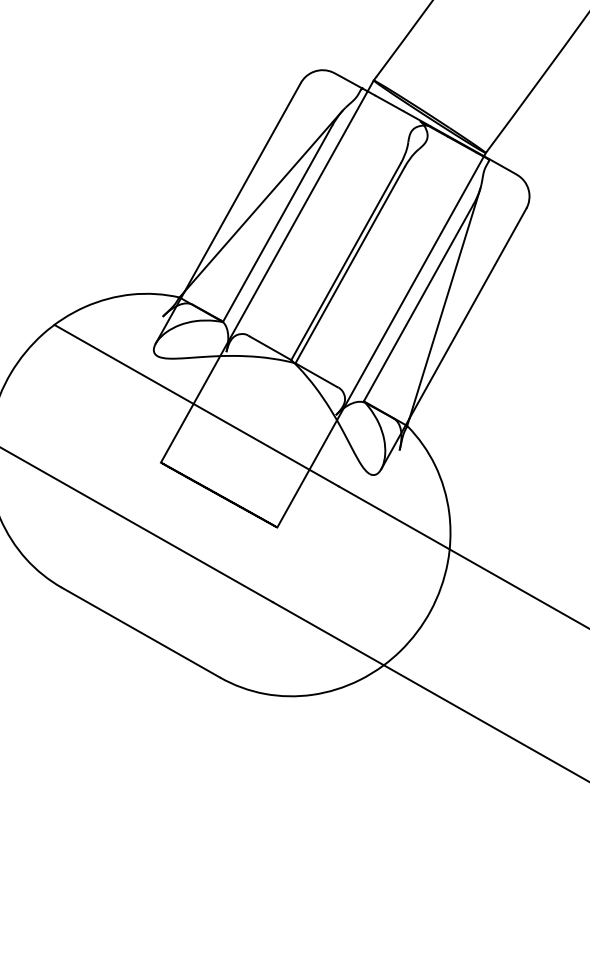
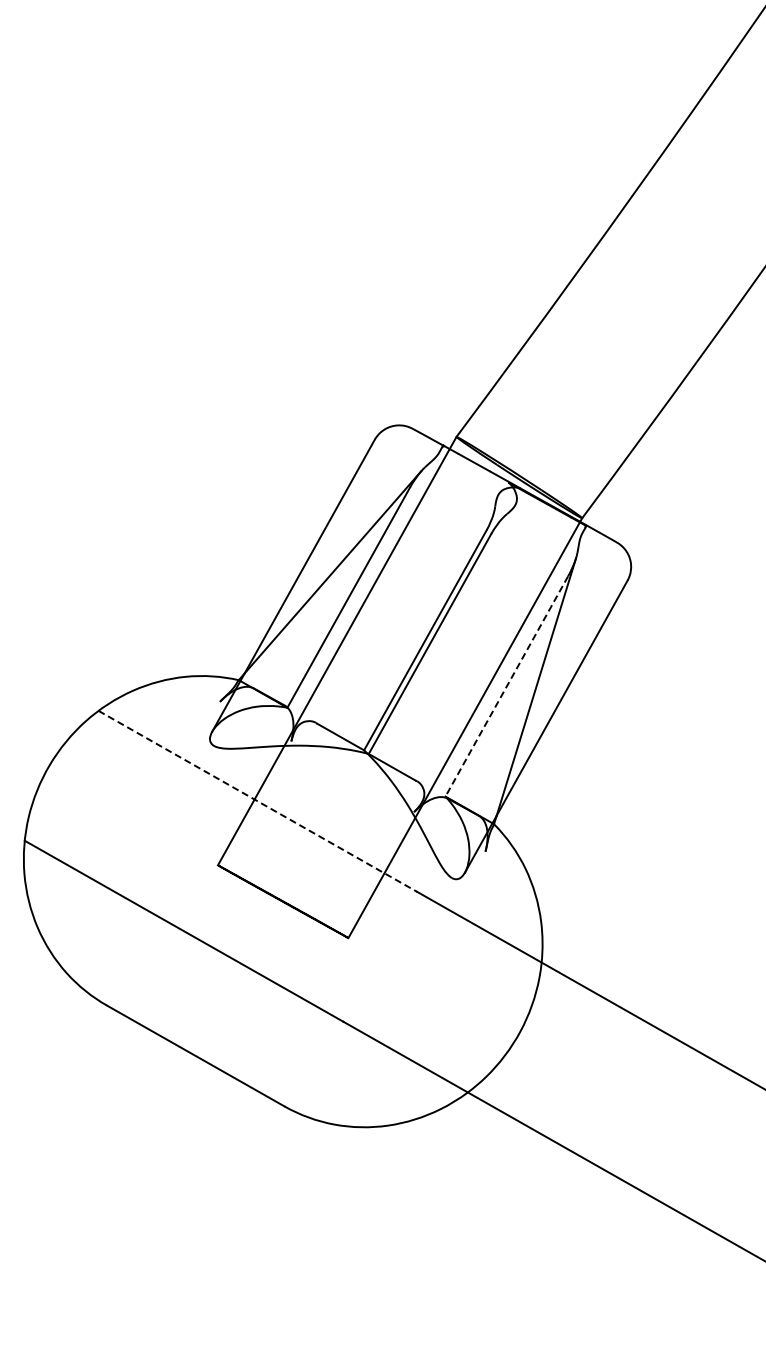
line: (418, 303) -> (506, 686), solid -> dashed
line: (197, 405) -> (258, 801), solid -> dashed

